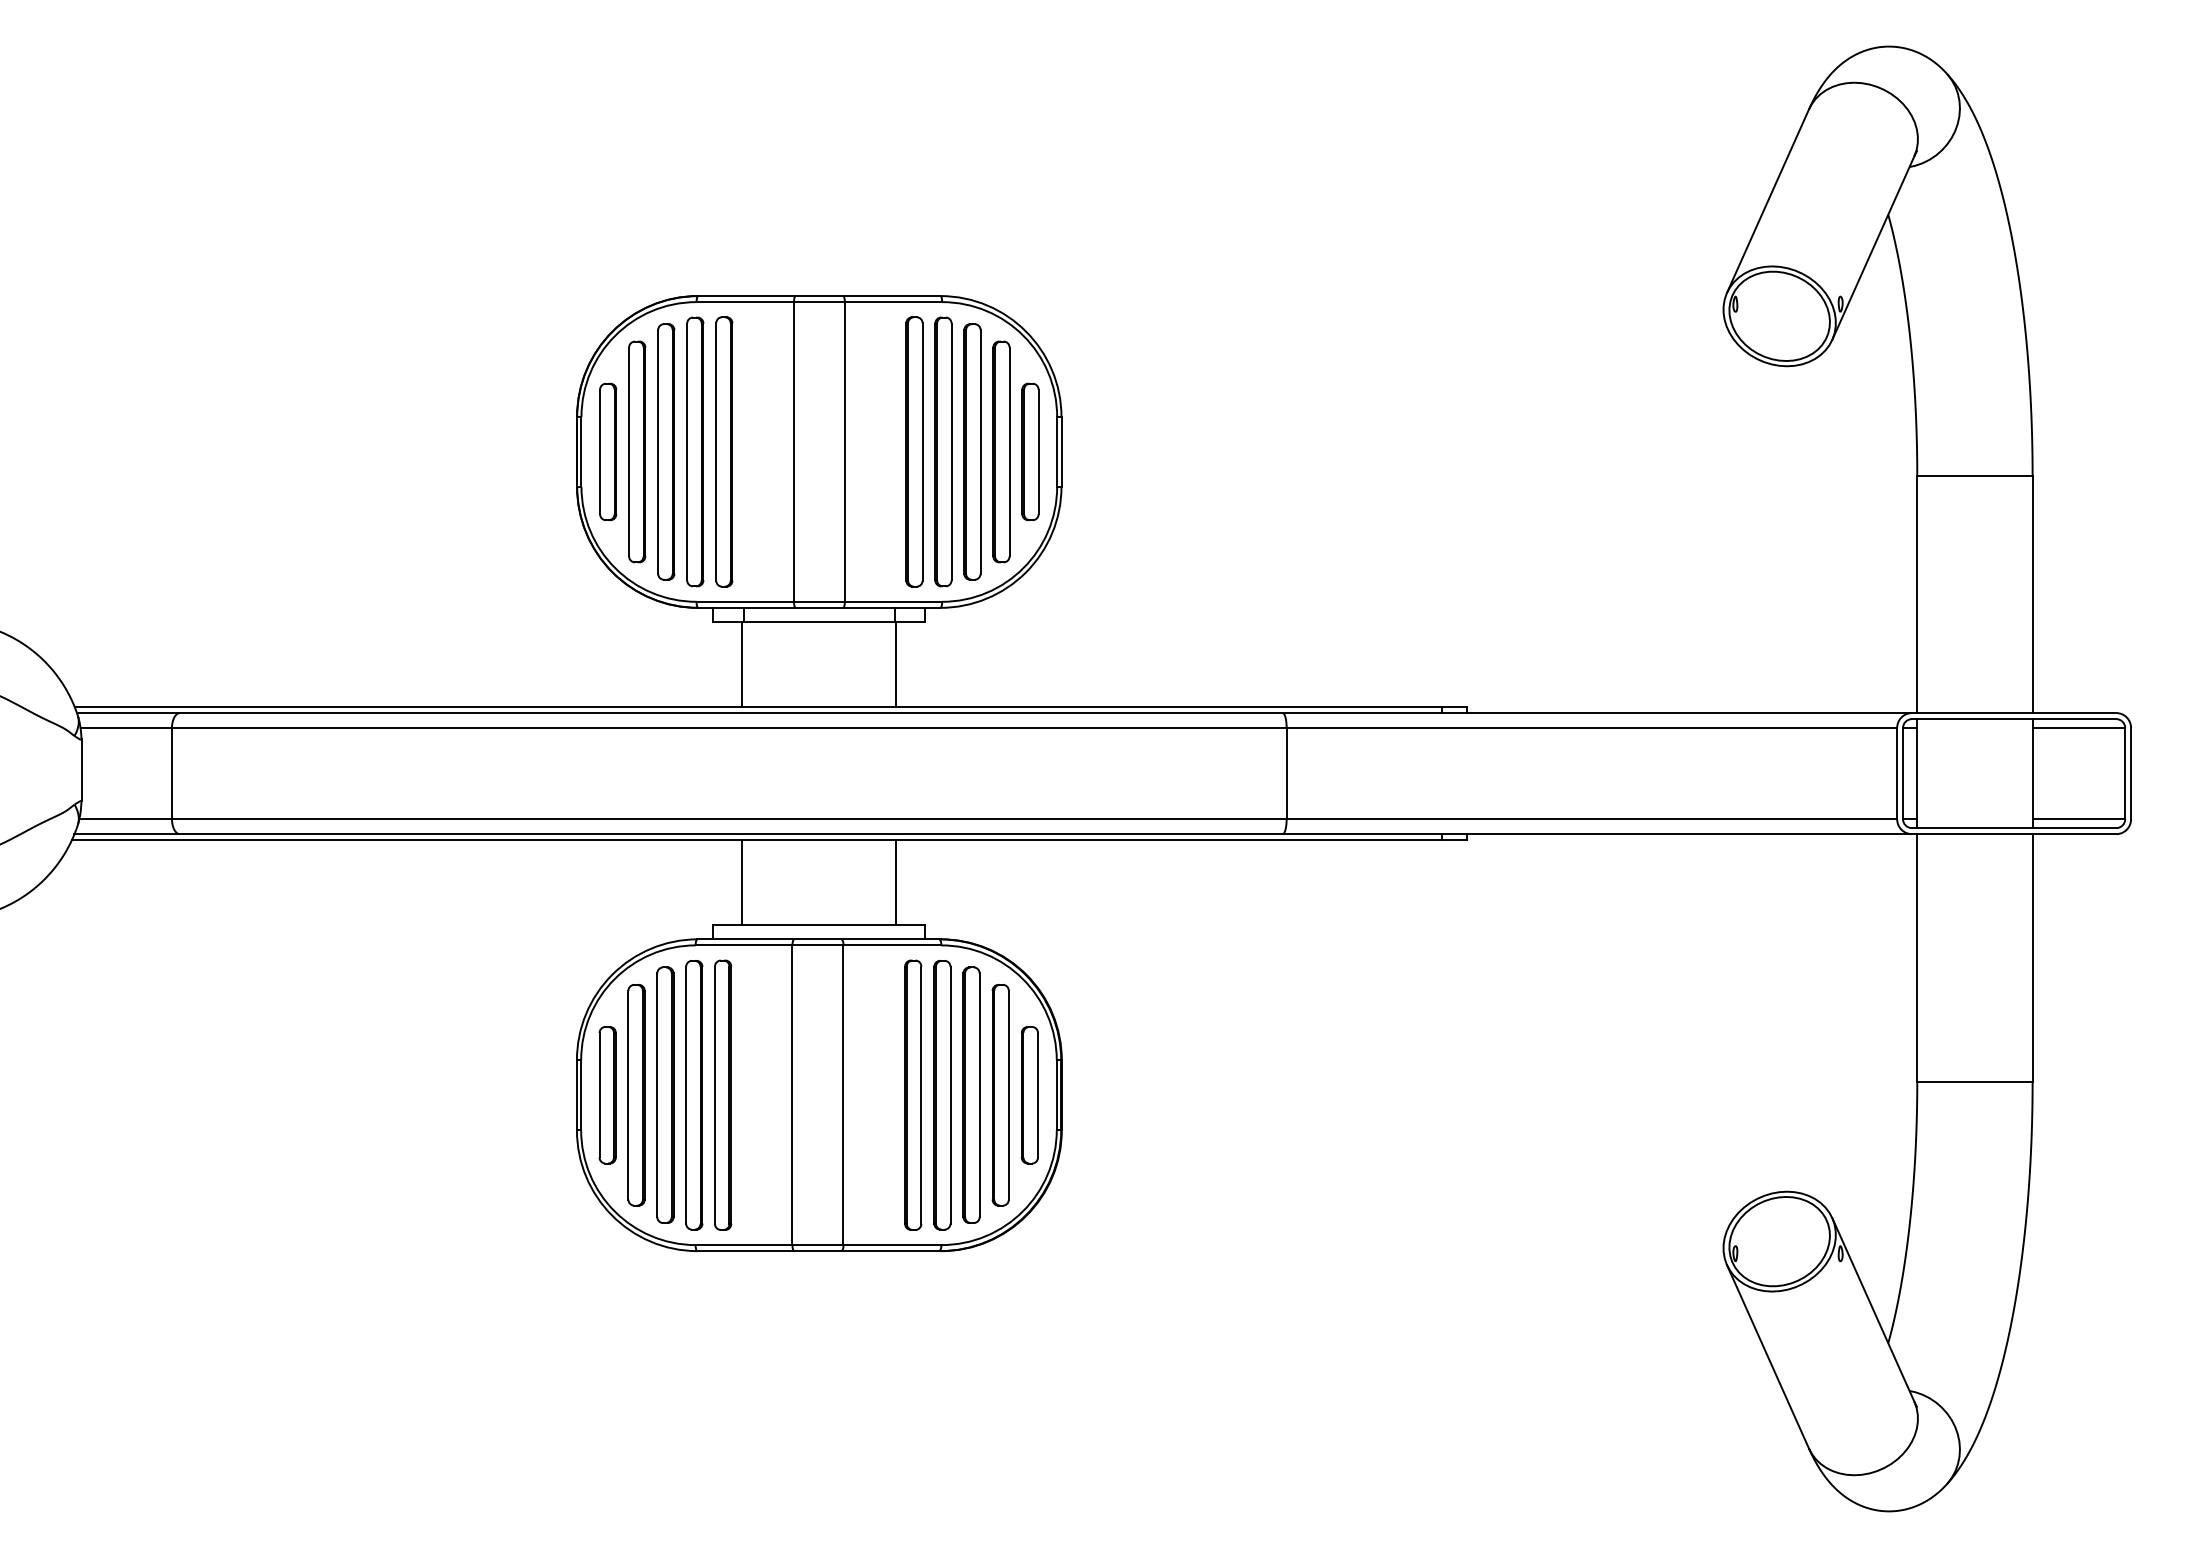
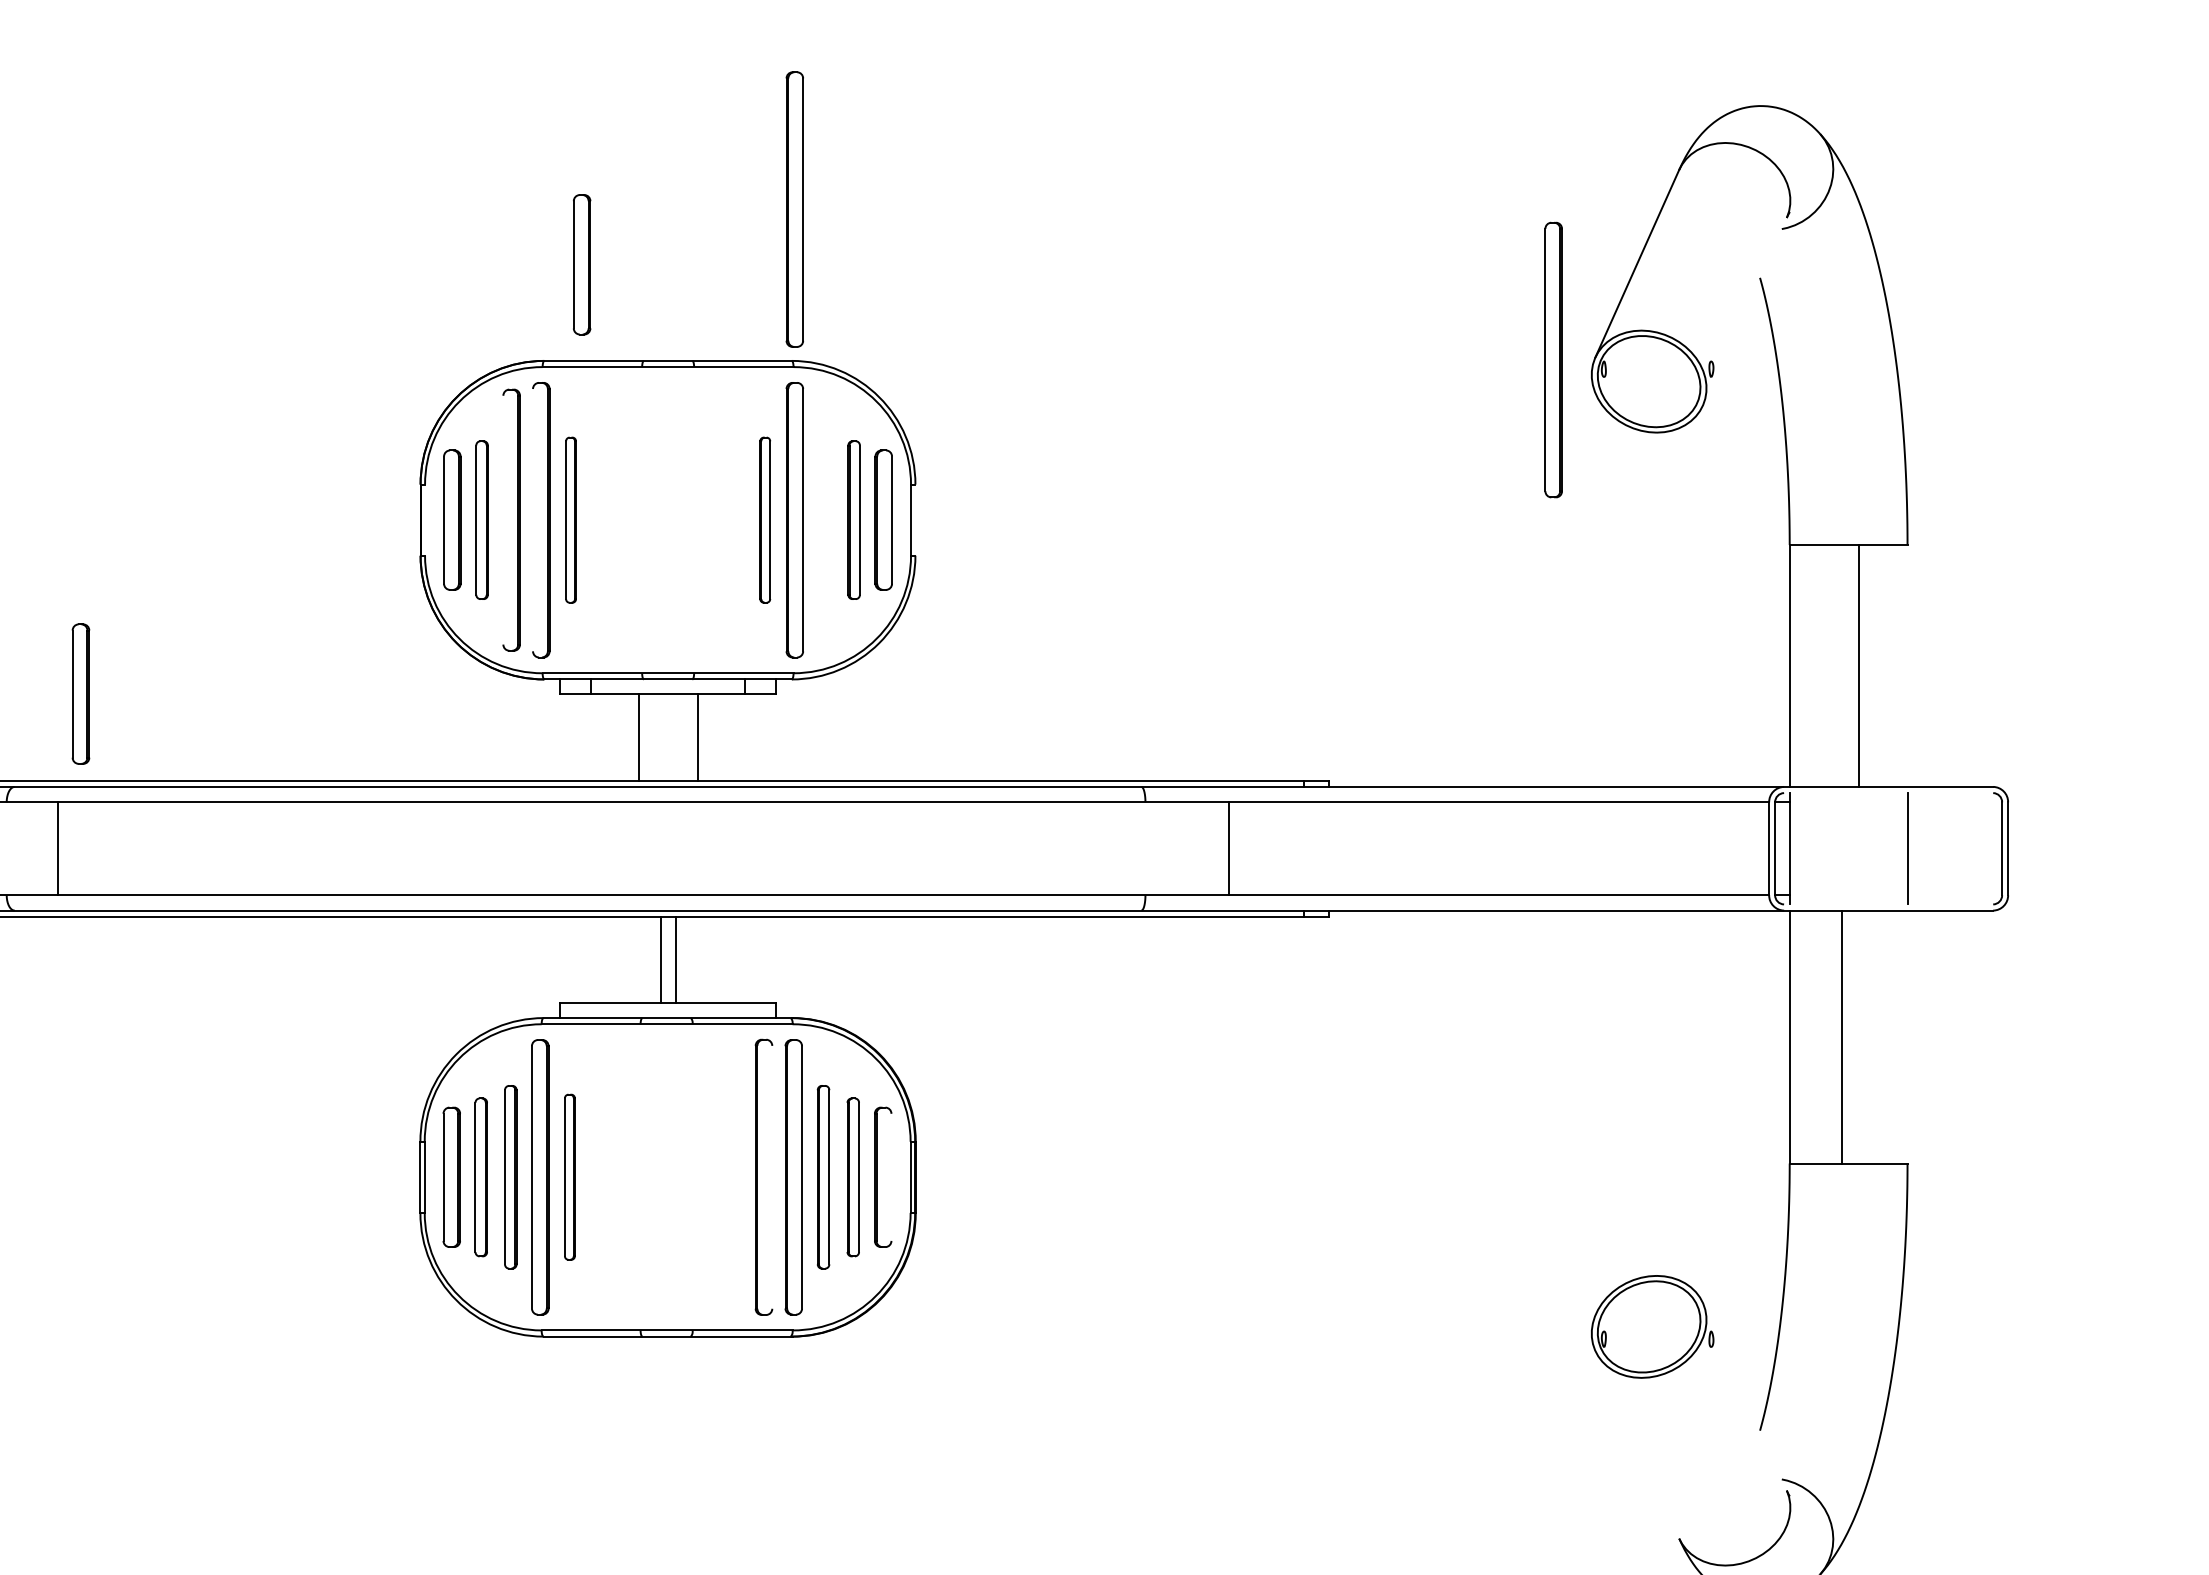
part: (943, 147) -> (794, 209), added
part: (735, 201) -> (582, 264), added
line: (1873, 247) -> (1744, 311), removed
part: (1686, 295) -> (1553, 360), added
line: (581, 451) -> (425, 519), removed
part: (637, 451) -> (482, 519), size x0.7
line: (658, 451) -> (503, 519), removed
line: (687, 451) -> (533, 519), removed
part: (724, 451) -> (571, 519), size x0.6
line: (793, 451) -> (641, 519), removed
line: (844, 451) -> (693, 519), removed
part: (914, 451) -> (765, 519), size x0.6
part: (972, 451) -> (824, 519), removed
part: (1001, 451) -> (854, 519), size x0.7
line: (1061, 451) -> (915, 519), removed
line: (2032, 594) -> (1858, 665), moved
part: (244, 622) -> (80, 694), added
line: (742, 664) -> (638, 737), moved
line: (896, 664) -> (697, 737), moved
line: (2013, 719) -> (1888, 793), removed
line: (2078, 728) -> (1954, 802), removed
line: (171, 773) -> (57, 848), moved
line: (1286, 773) -> (1229, 848), moved
line: (2078, 819) -> (1954, 895), removed
line: (2013, 828) -> (1888, 904), removed
line: (742, 882) -> (661, 960), moved
line: (896, 882) -> (676, 960), moved
line: (2032, 957) -> (1842, 1036), moved
part: (665, 1094) -> (510, 1176), size x0.7
part: (723, 1094) -> (570, 1176), size x0.6
line: (921, 1094) -> (772, 1176), removed
part: (971, 1094) -> (823, 1176), size x0.7
part: (636, 1095) -> (481, 1177), size x0.7
line: (792, 1095) -> (640, 1177), removed
line: (843, 1095) -> (692, 1177), removed
part: (1000, 1095) -> (853, 1177), size x0.7
line: (1038, 1095) -> (891, 1177), removed
line: (1873, 1309) -> (1744, 1396), removed
line: (1768, 1356) -> (1637, 1444), removed

